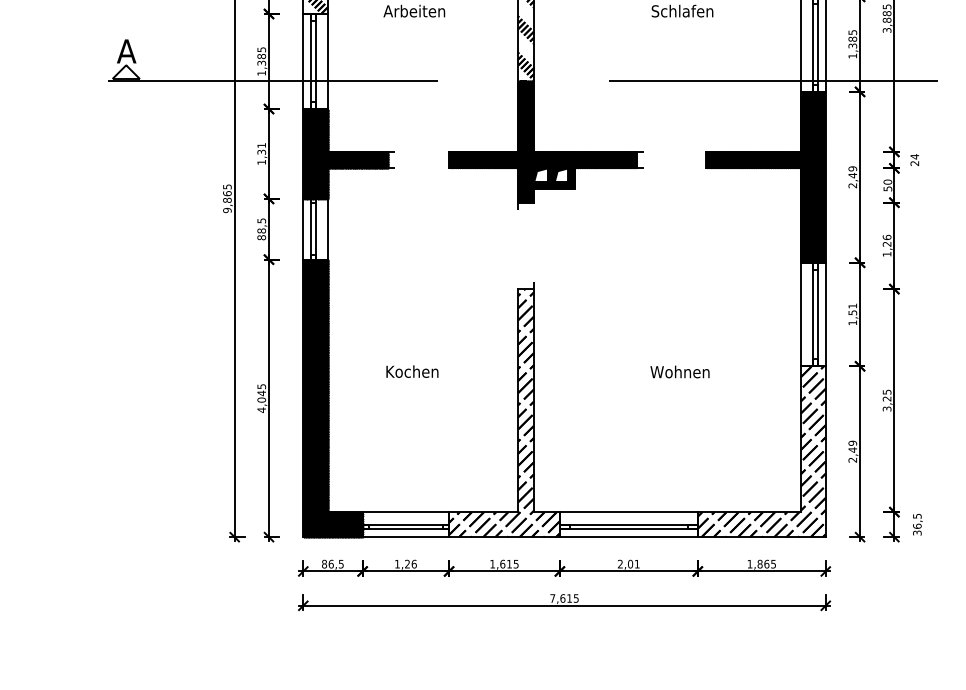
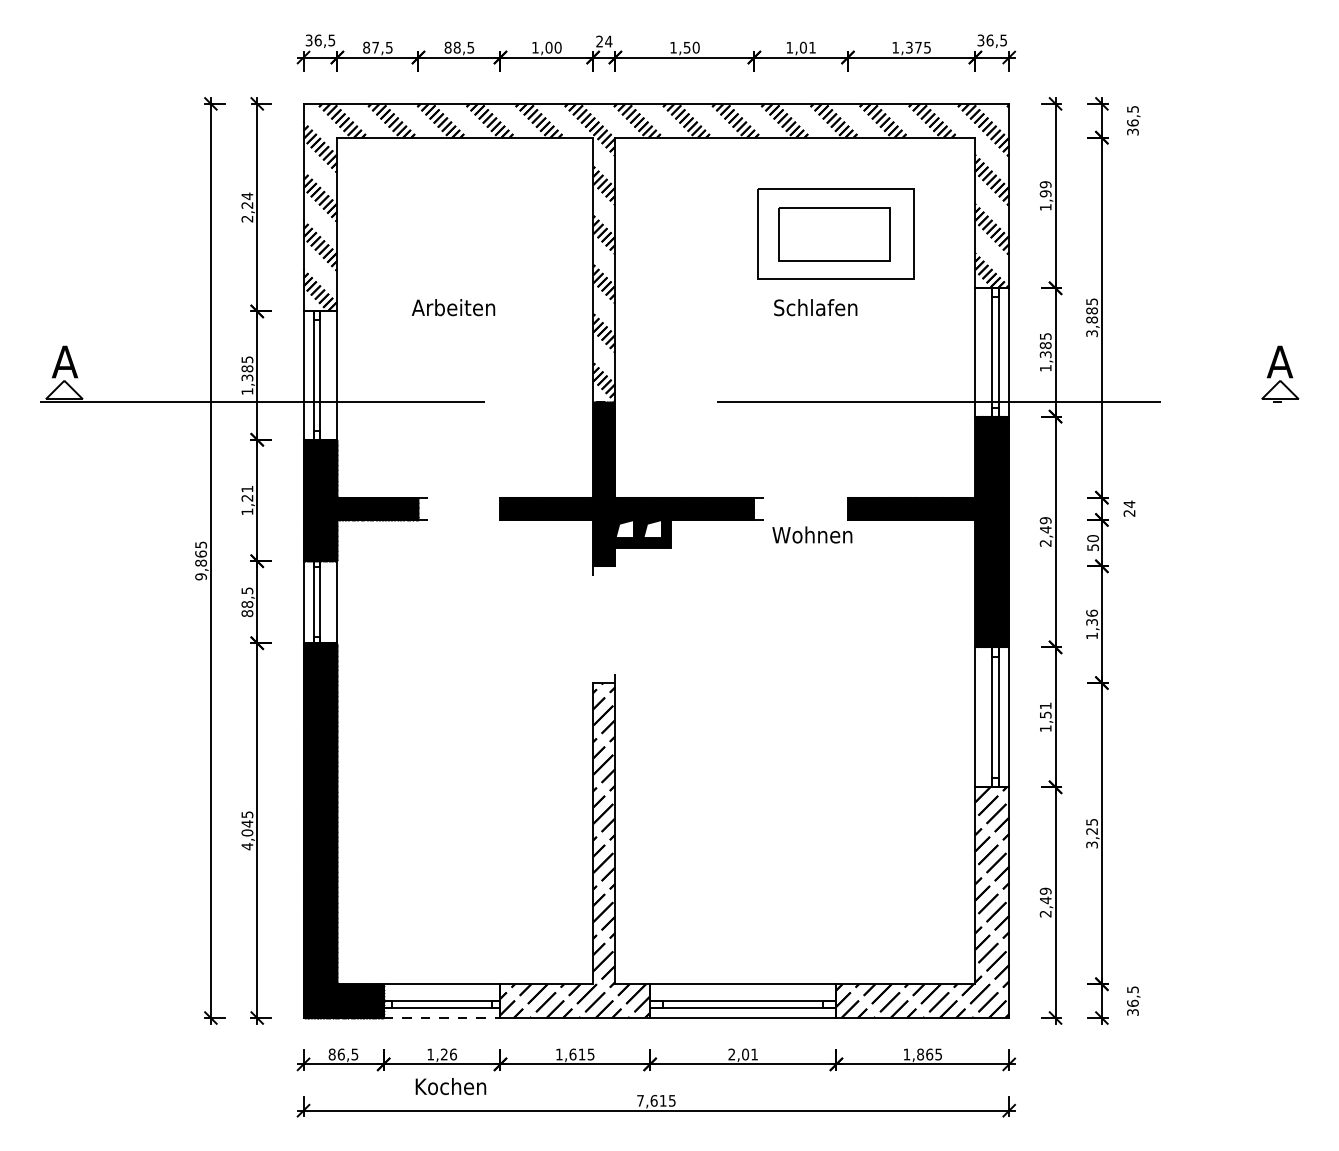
text: (261, 151) -> (247, 497), 1,31 -> 1,21
text: (887, 244) -> (1092, 622), 1,26 -> 1,36
text: (412, 371) -> (450, 1086), moved
text: (680, 371) -> (812, 534), moved
line: (406, 537) -> (442, 1018), solid -> dashed

